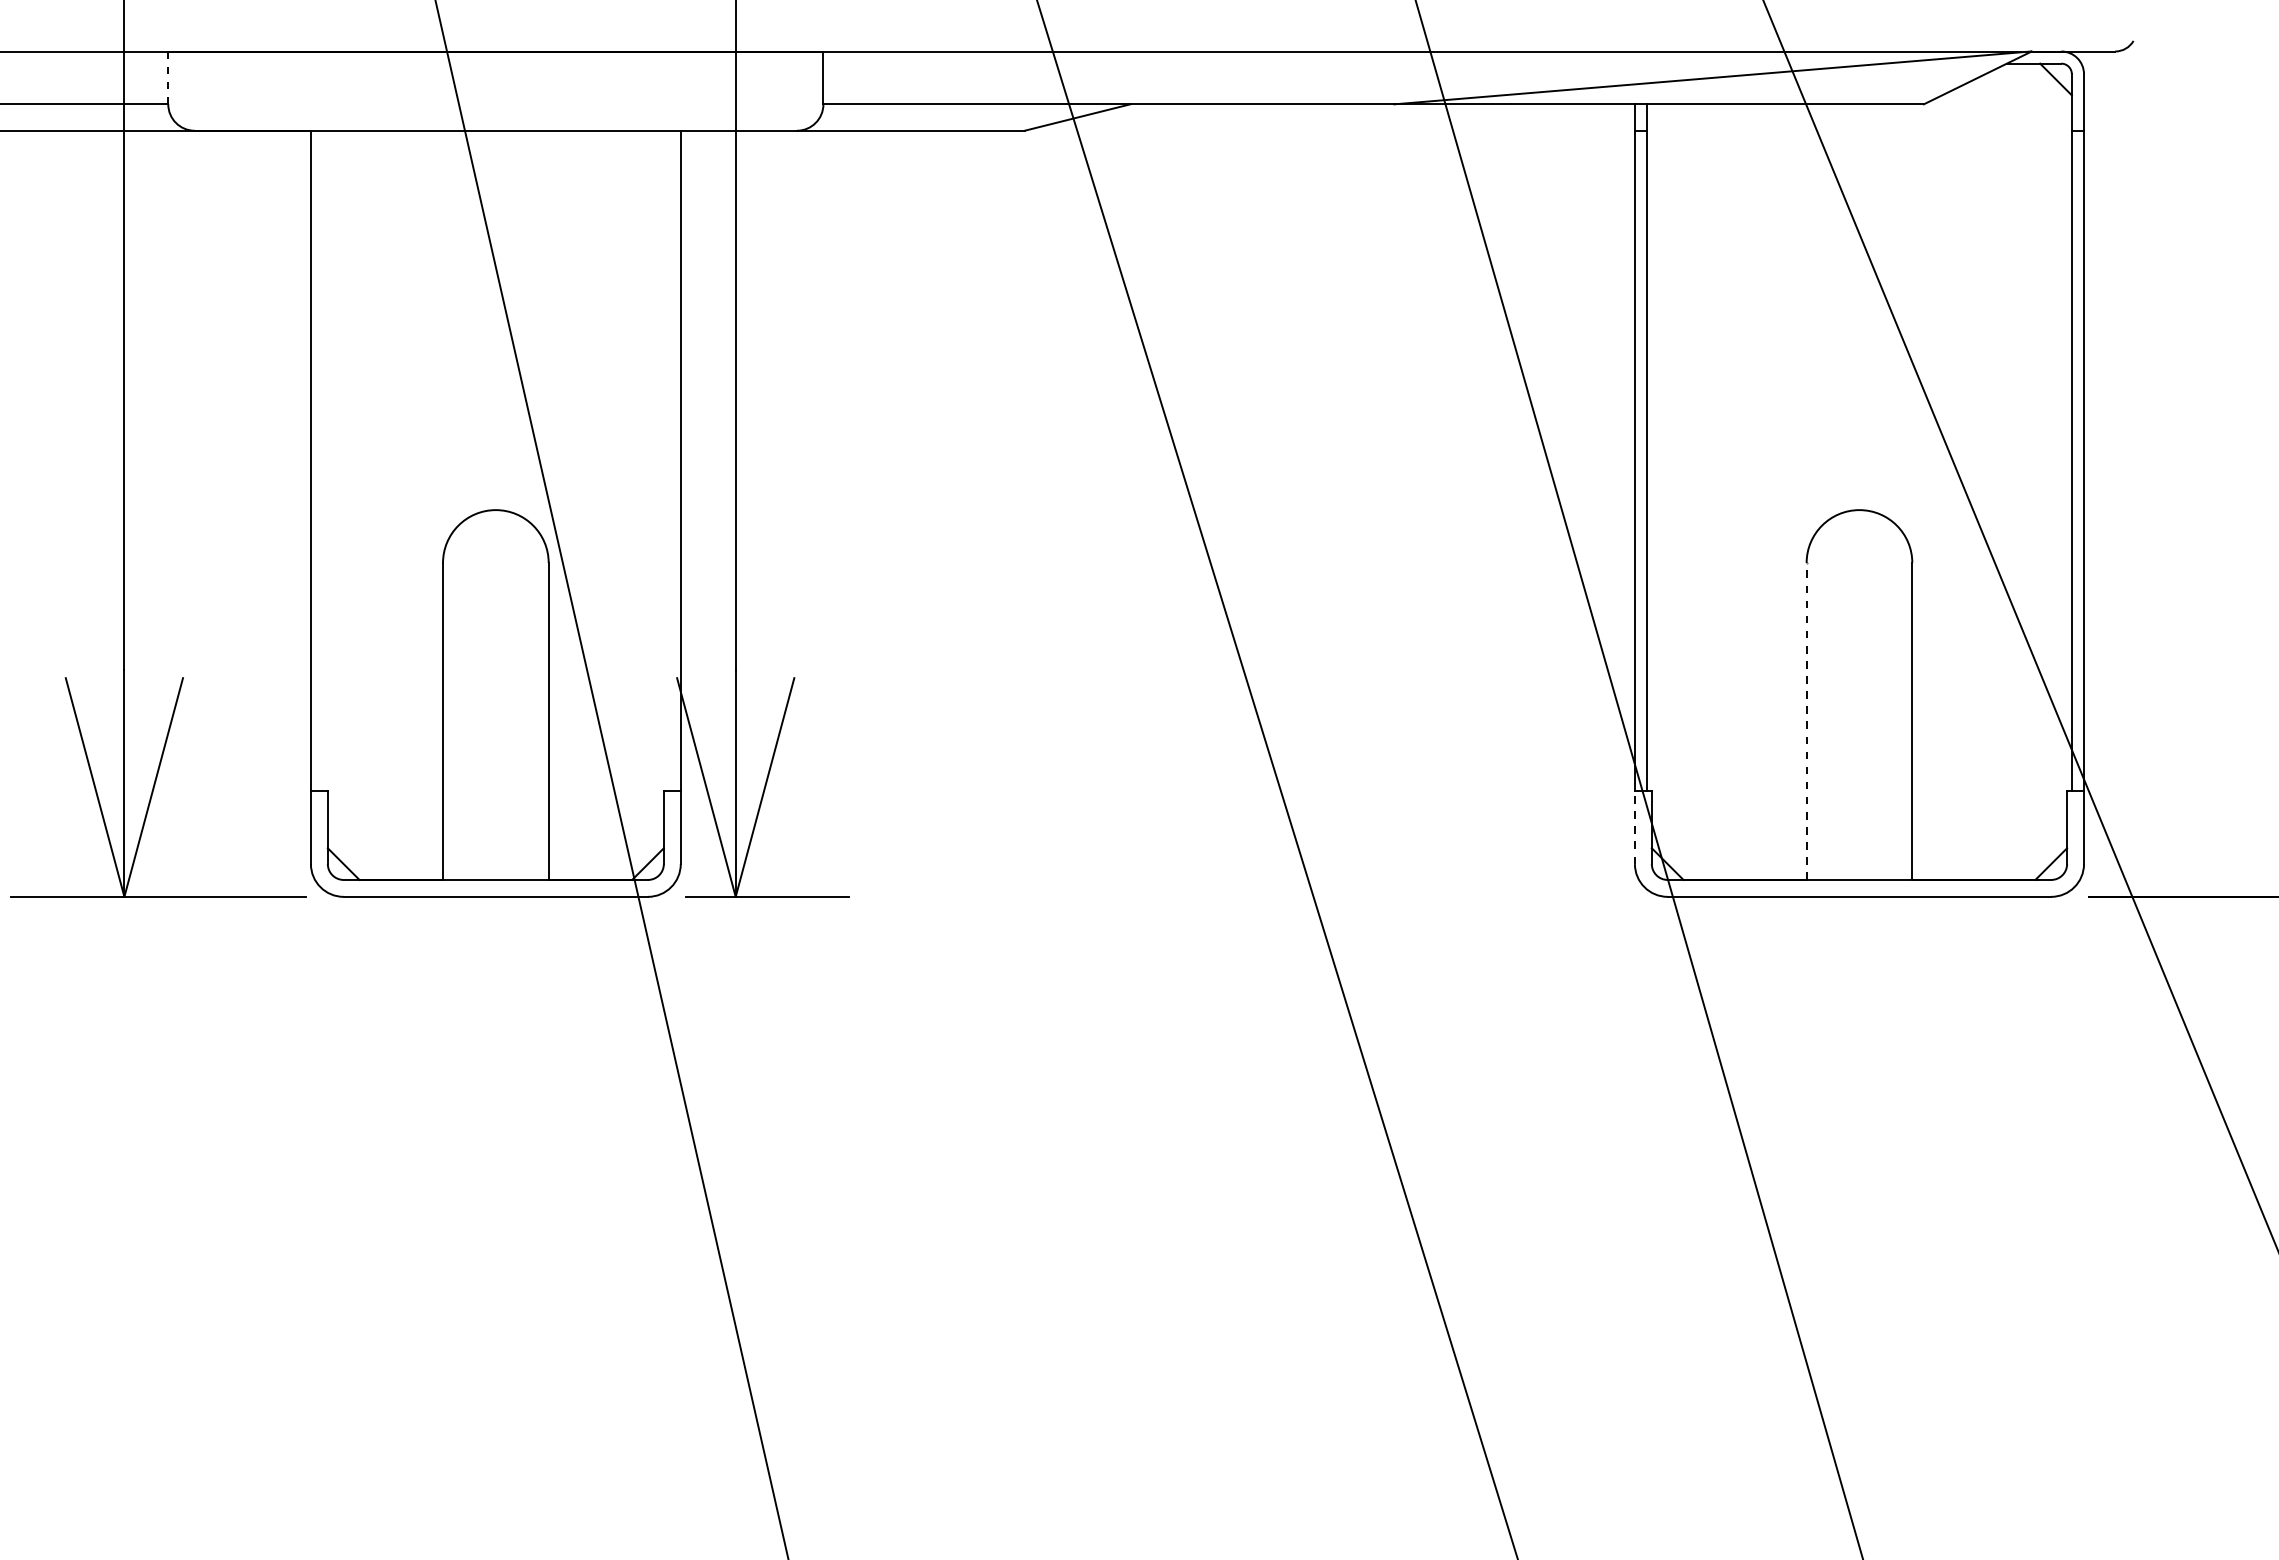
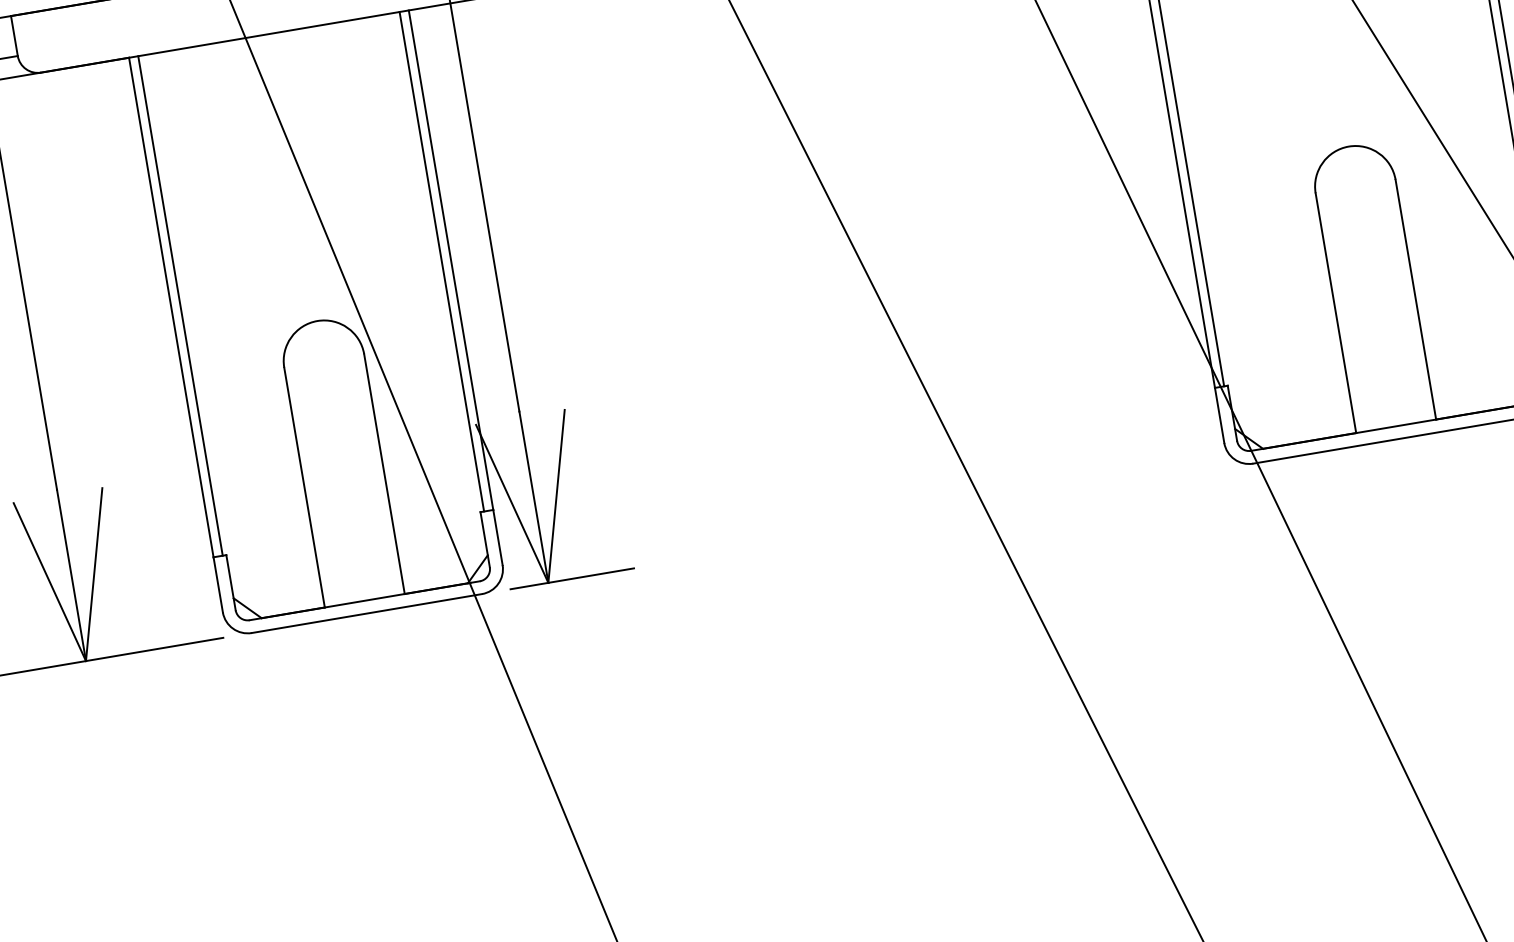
line: (168, 78) -> (14, 36), dashed -> solid
line: (323, 460) -> (180, 305), added
line: (668, 460) -> (441, 261), added
line: (1806, 721) -> (1335, 313), dashed -> solid
line: (1634, 827) -> (1219, 415), dashed -> solid

